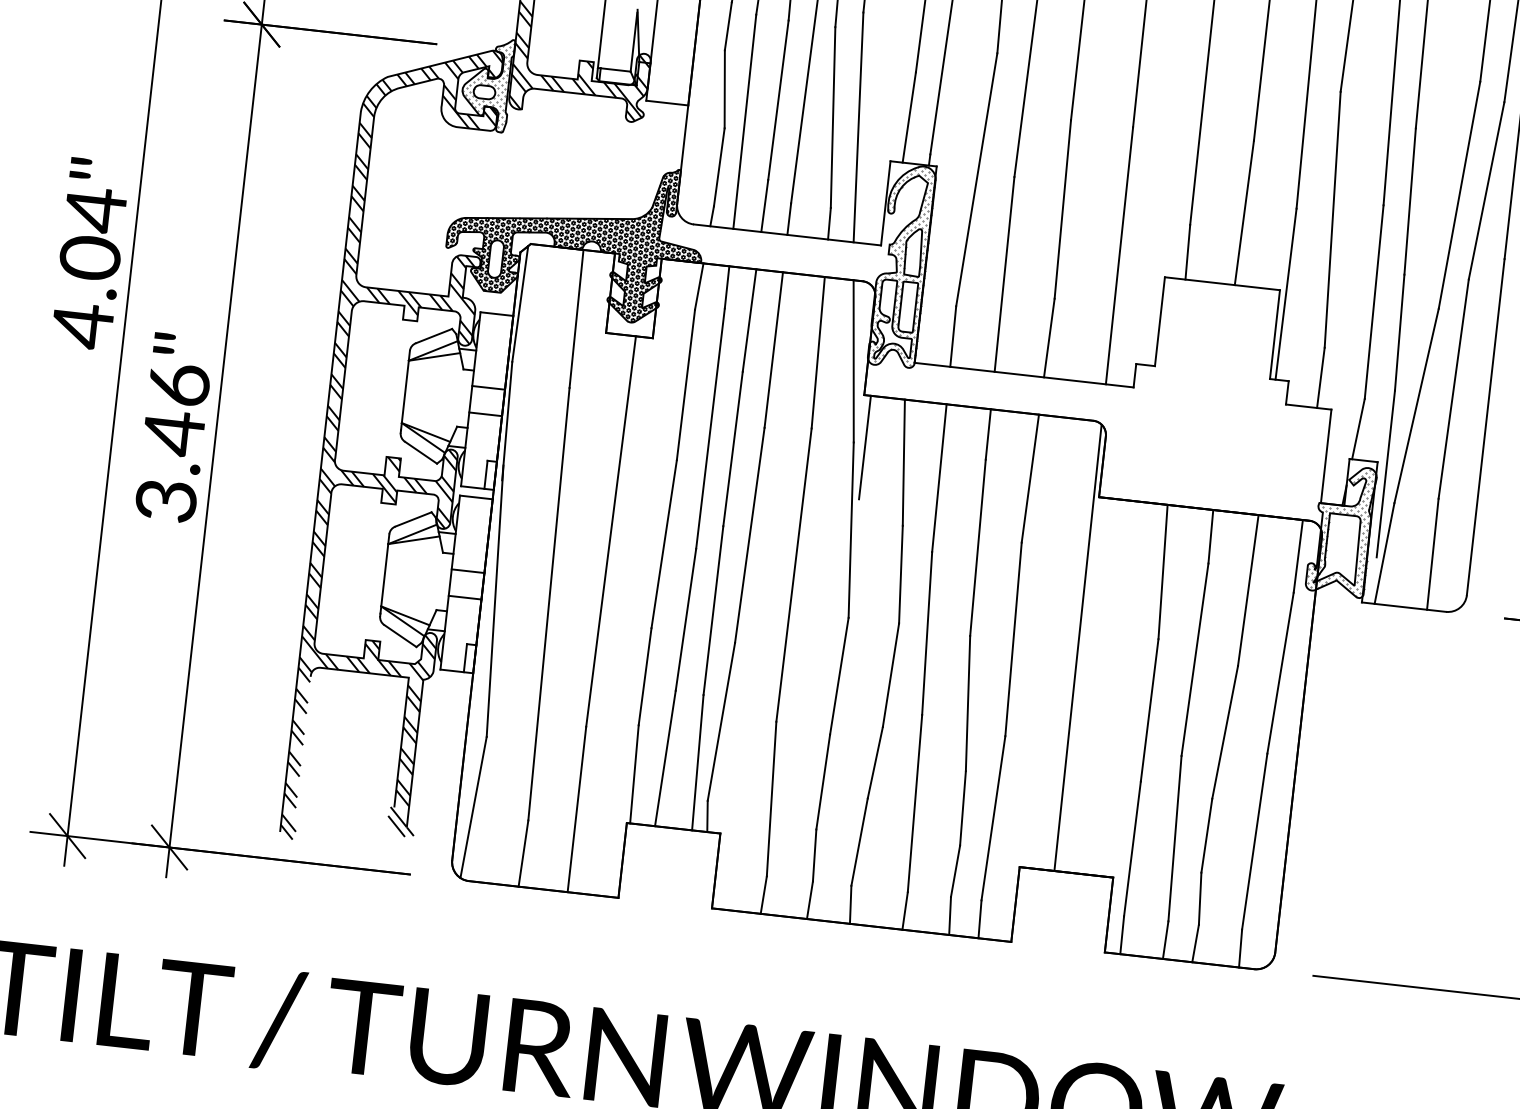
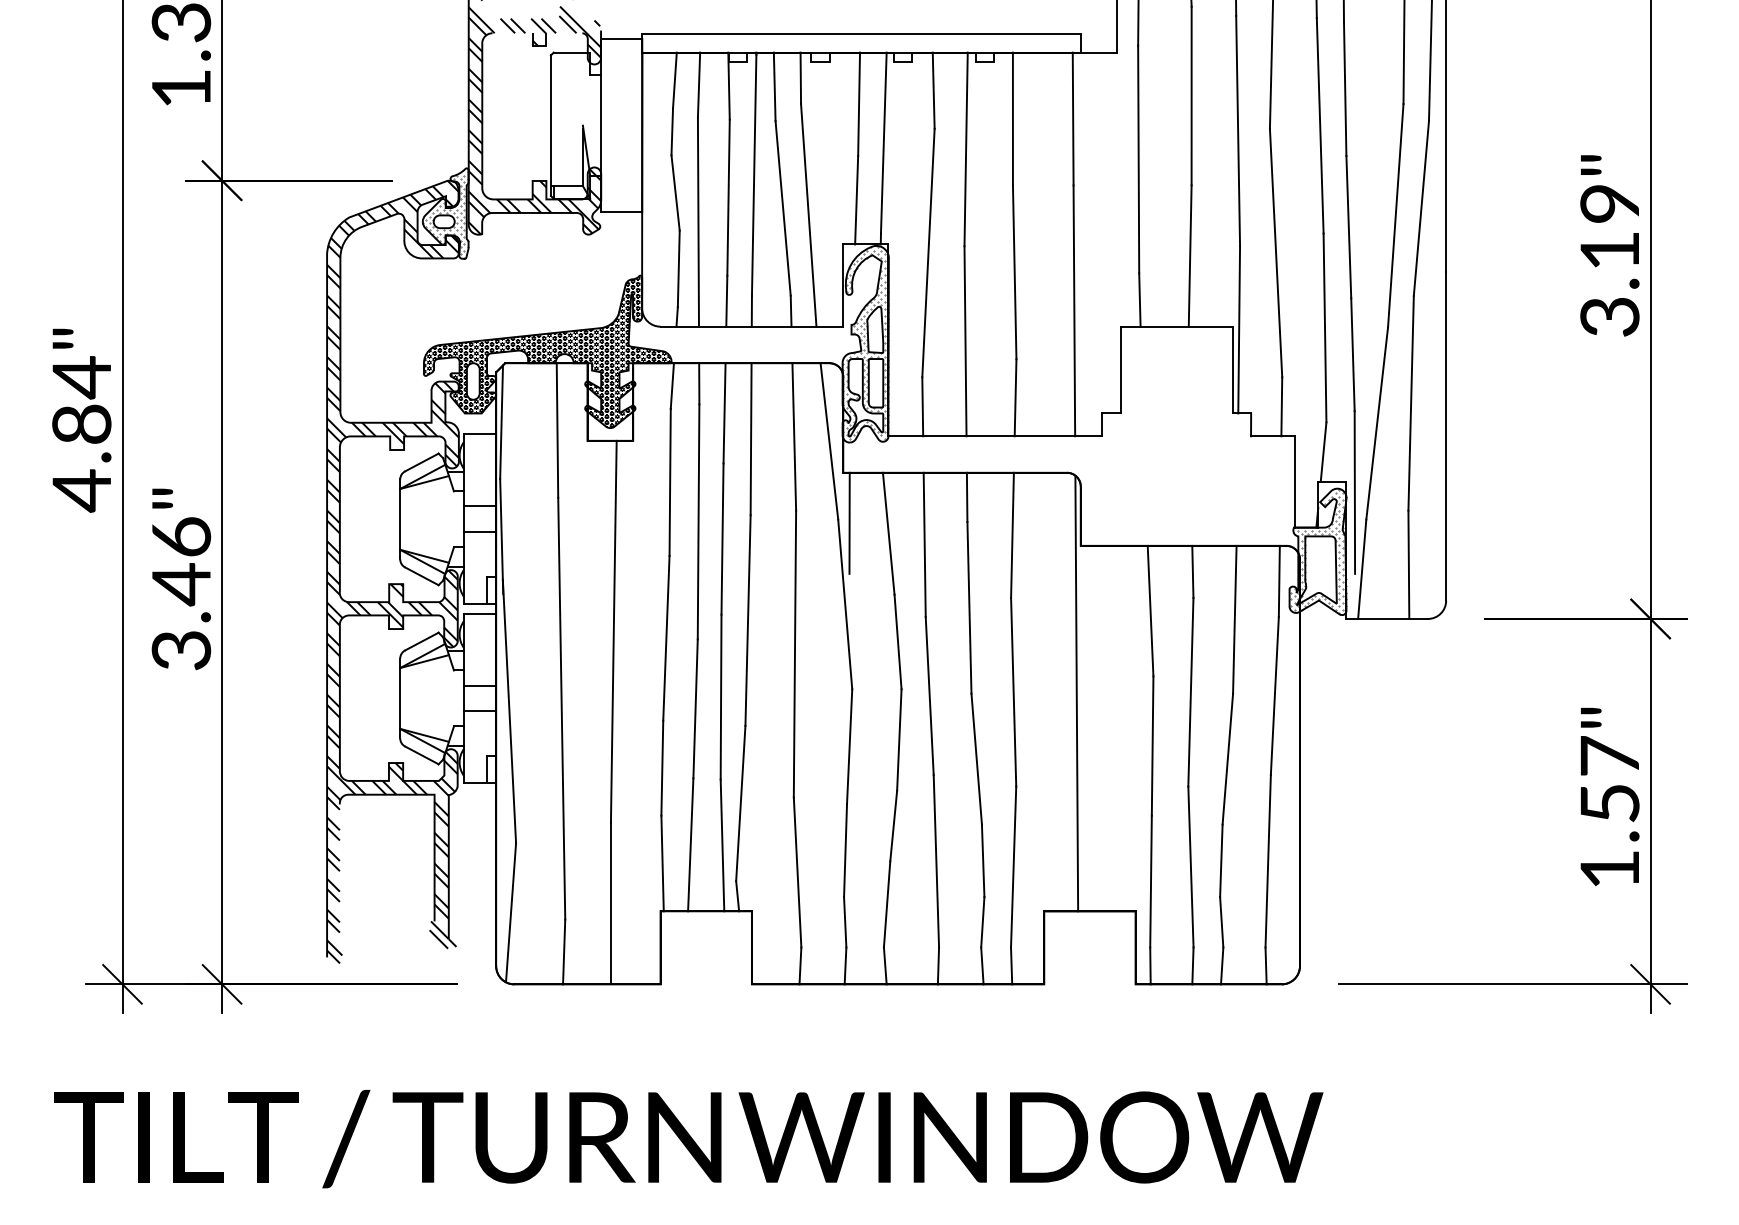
text: (89, 258) -> (81, 424), 4.04" -> 4.84"

